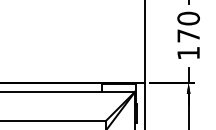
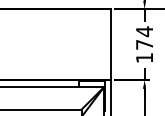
text: (188, 18) -> (144, 31), 170 -> 174

